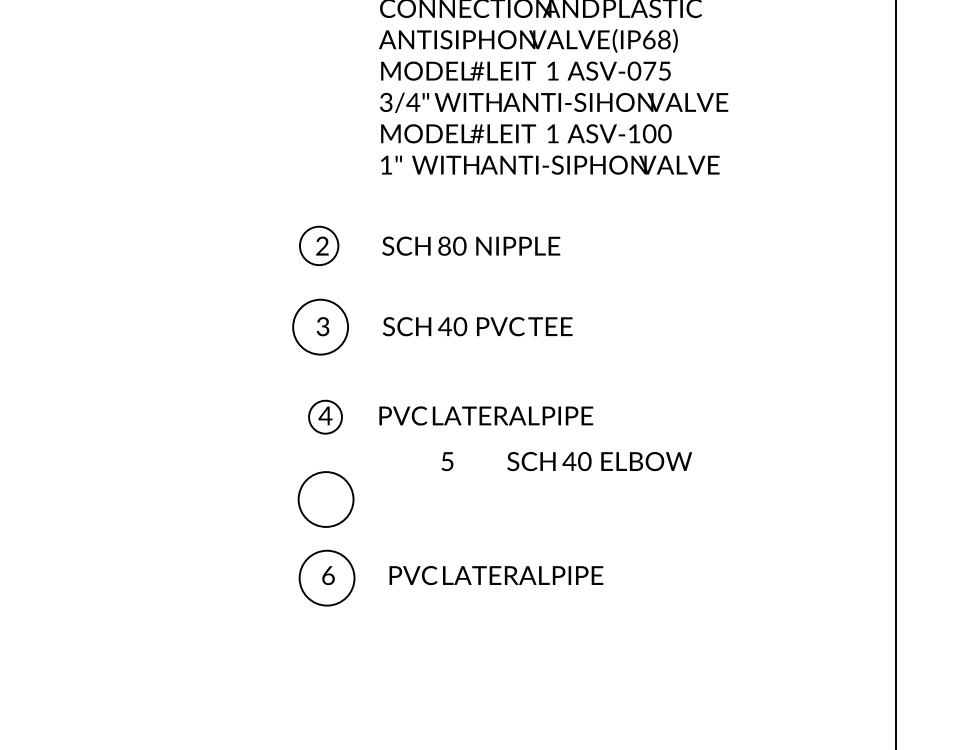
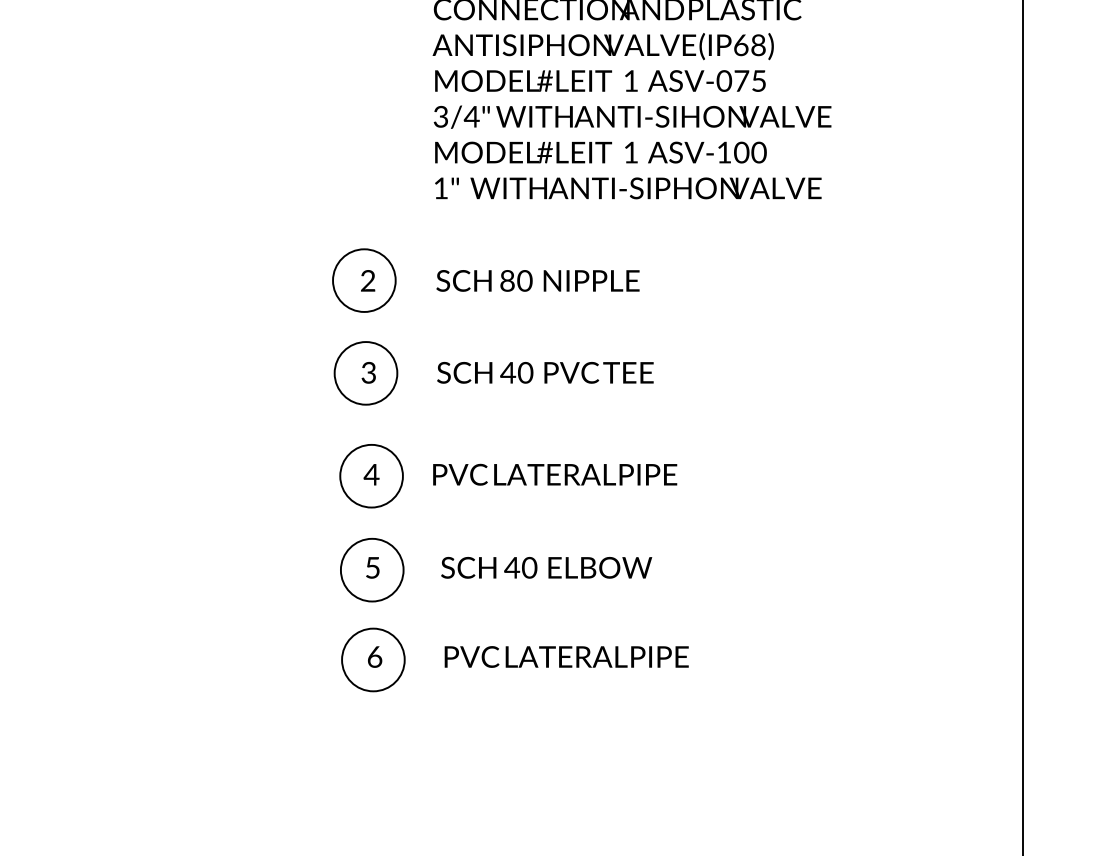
circle: (319, 245) -> (364, 280), size x1.43
circle: (325, 416) -> (371, 475), size x1.67
text: (567, 461) -> (509, 567), moved

